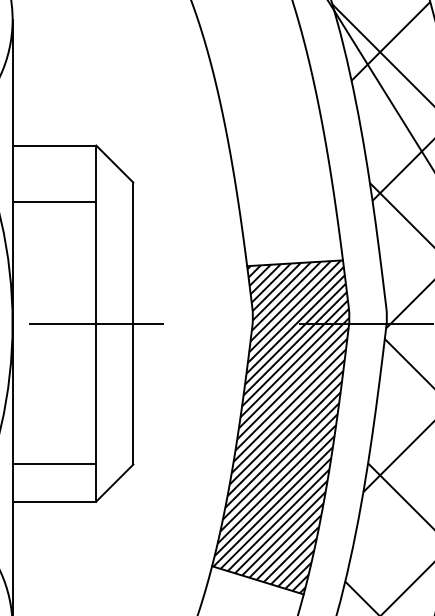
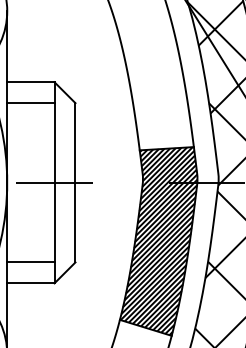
line: (53, 202) -> (30, 103), moved

